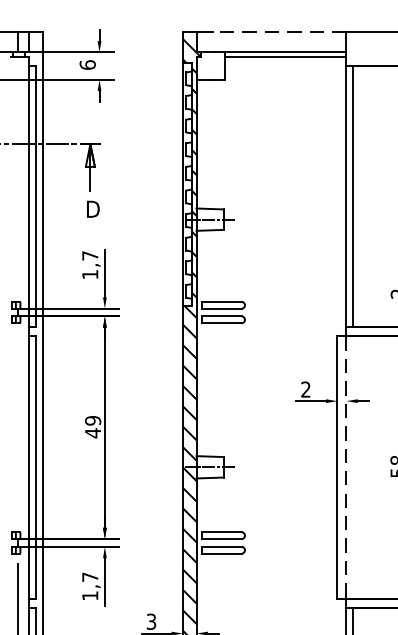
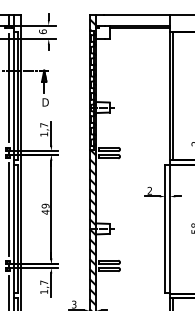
line: (280, 31) -> (137, 15), dashed -> solid
line: (17, 178) -> (8, 87), added
line: (17, 427) -> (8, 209), added
line: (345, 468) -> (169, 229), dashed -> solid

